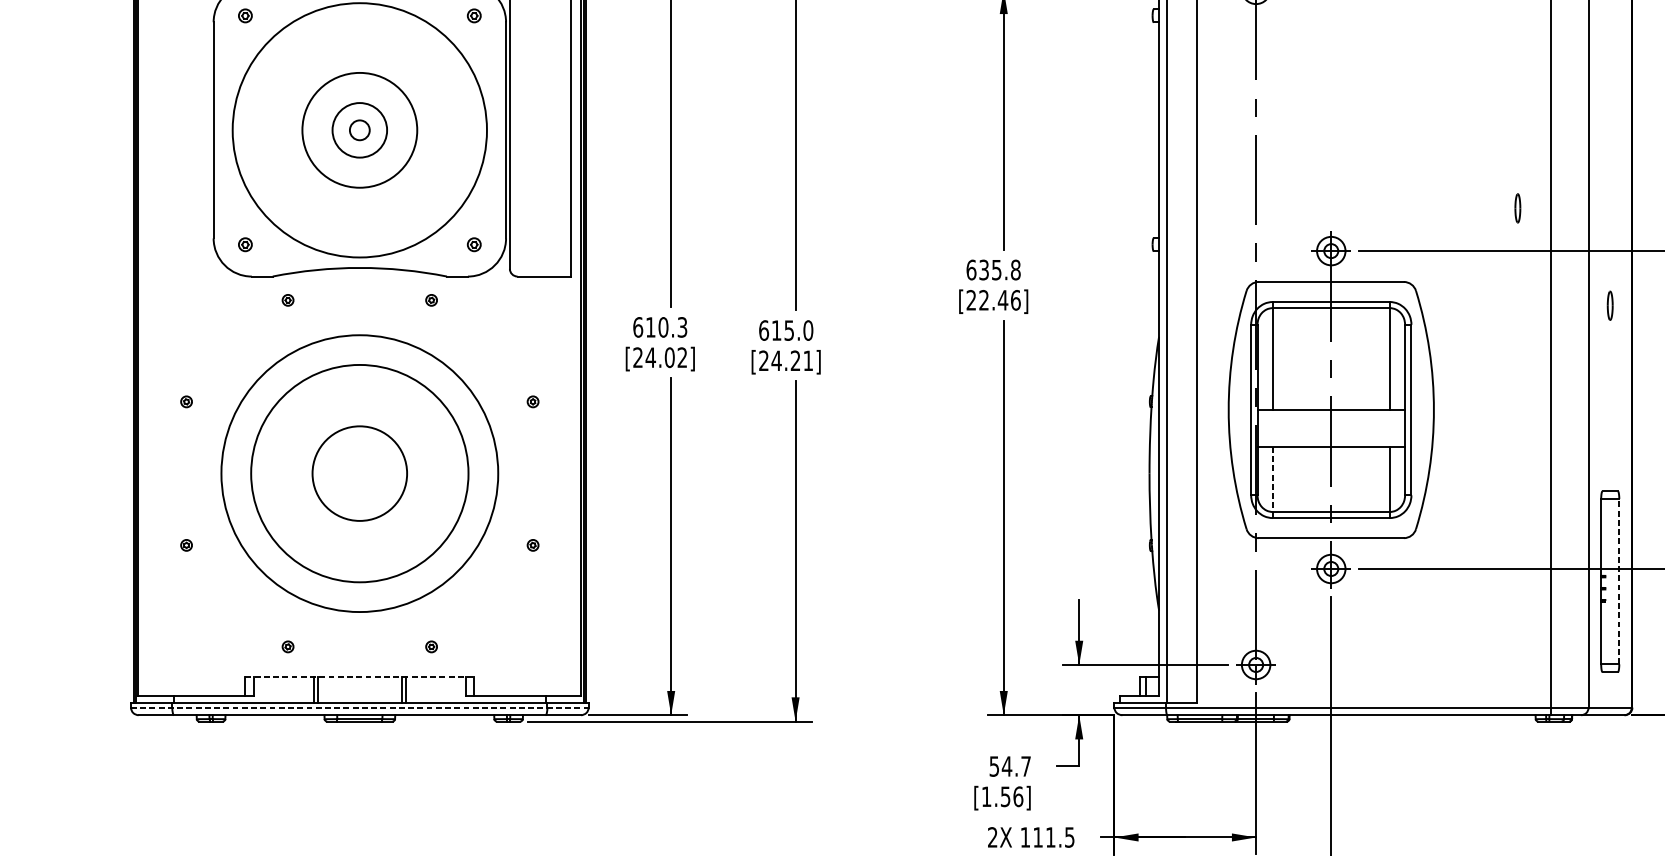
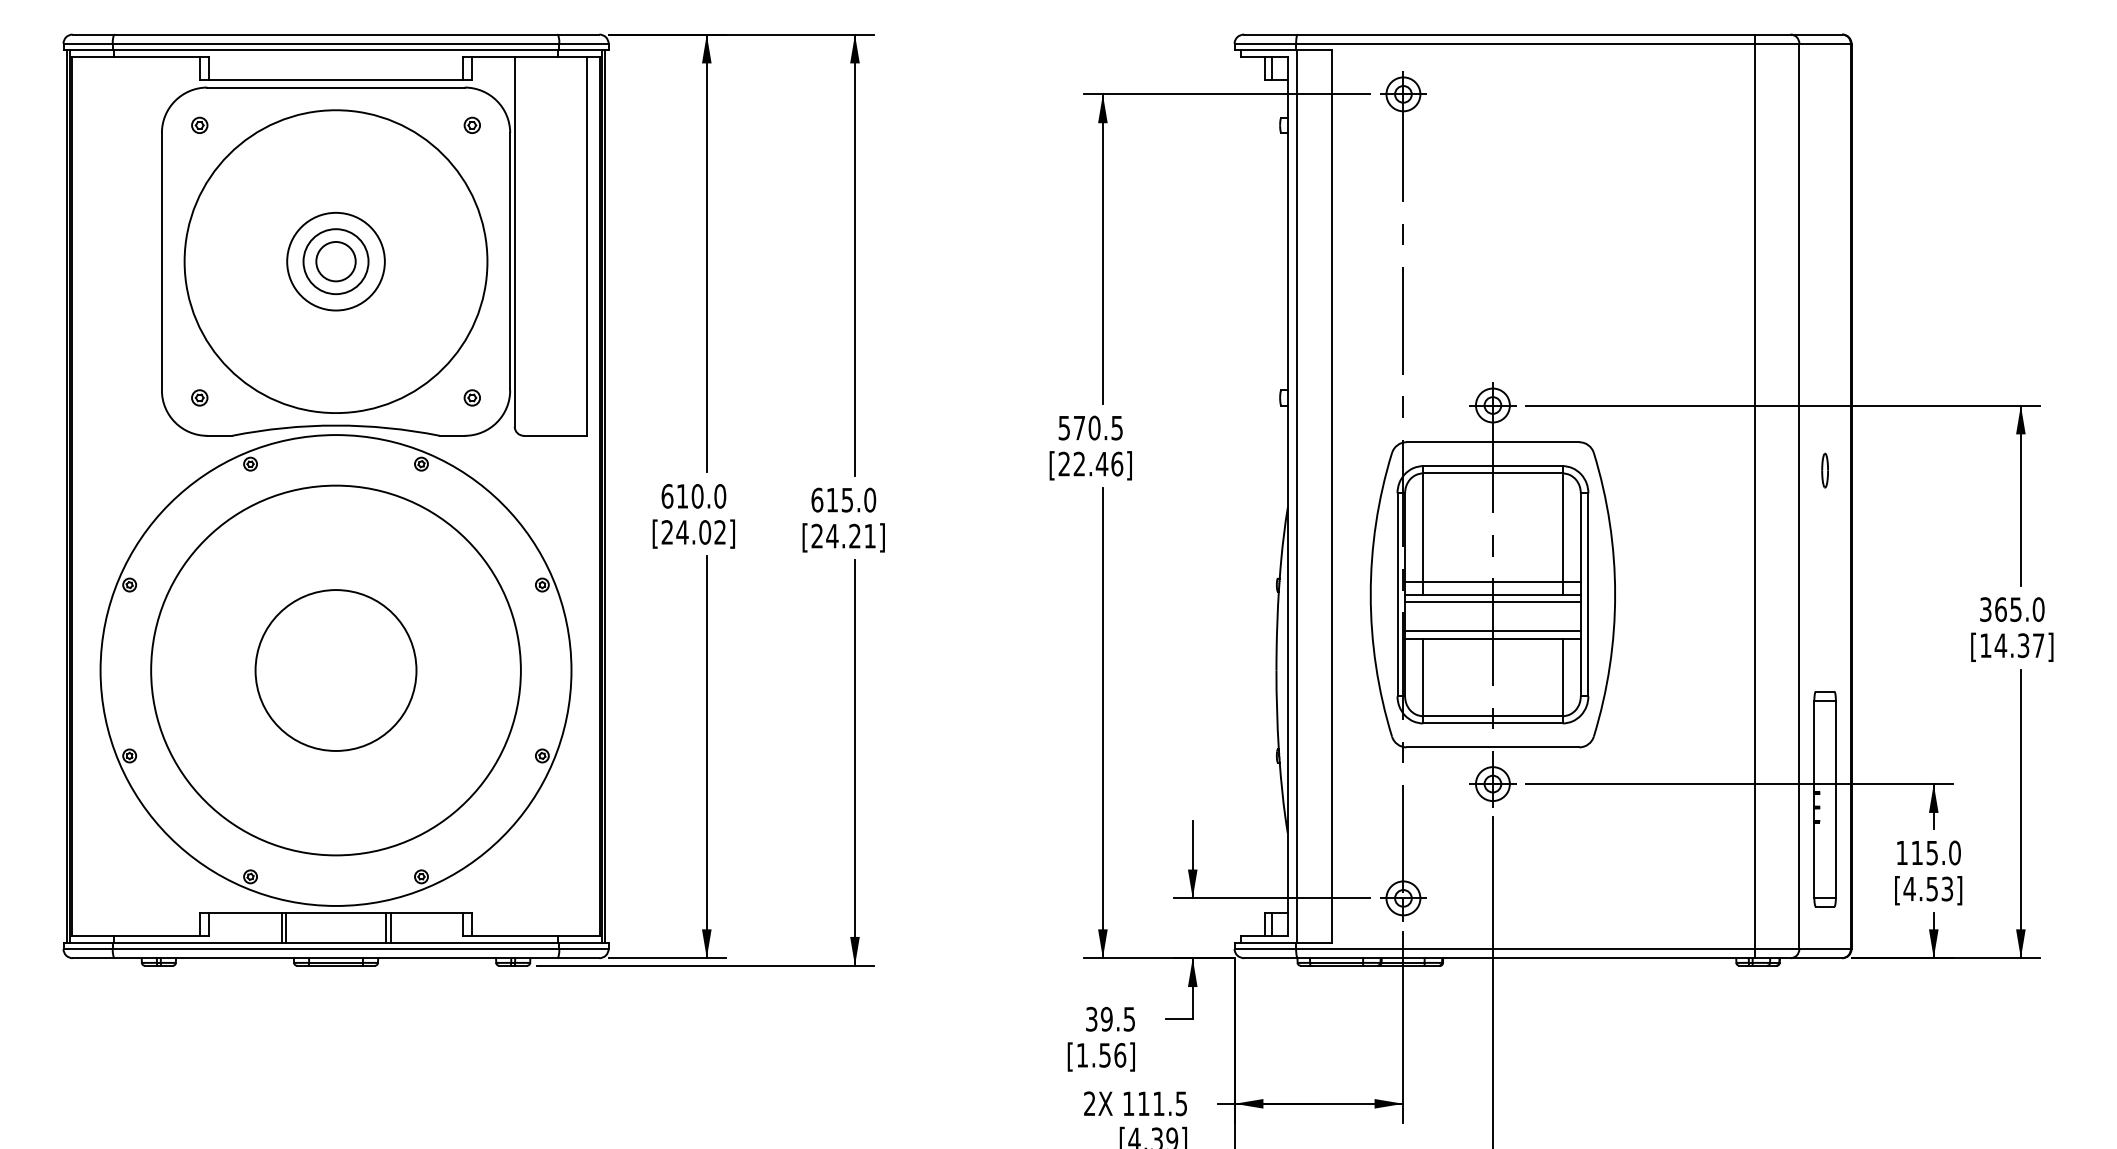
circle: (359, 130) -> (335, 261), size x0.71
circle: (359, 130) -> (335, 261), size x1.67
part: (1517, 208) -> (1714, 354), removed
text: (993, 269) -> (1090, 427), 635.8 -> 570.5
text: (682, 327) -> (720, 496), 610.3 -> 610.0
line: (1330, 399) -> (1492, 582), added
line: (1330, 416) -> (1492, 602), added
line: (1330, 440) -> (1492, 631), added
circle: (359, 473) -> (335, 670), size x1.43
circle: (359, 473) -> (335, 670), size x1.43
circle: (359, 473) -> (335, 670), size x1.43
line: (1272, 482) -> (1423, 681), dashed -> solid
line: (1618, 581) -> (1835, 798), dashed -> solid
line: (360, 676) -> (336, 912), dashed -> solid
line: (360, 707) -> (336, 949), dashed -> solid
text: (1010, 765) -> (1110, 1018), 54.7 -> 39.5

